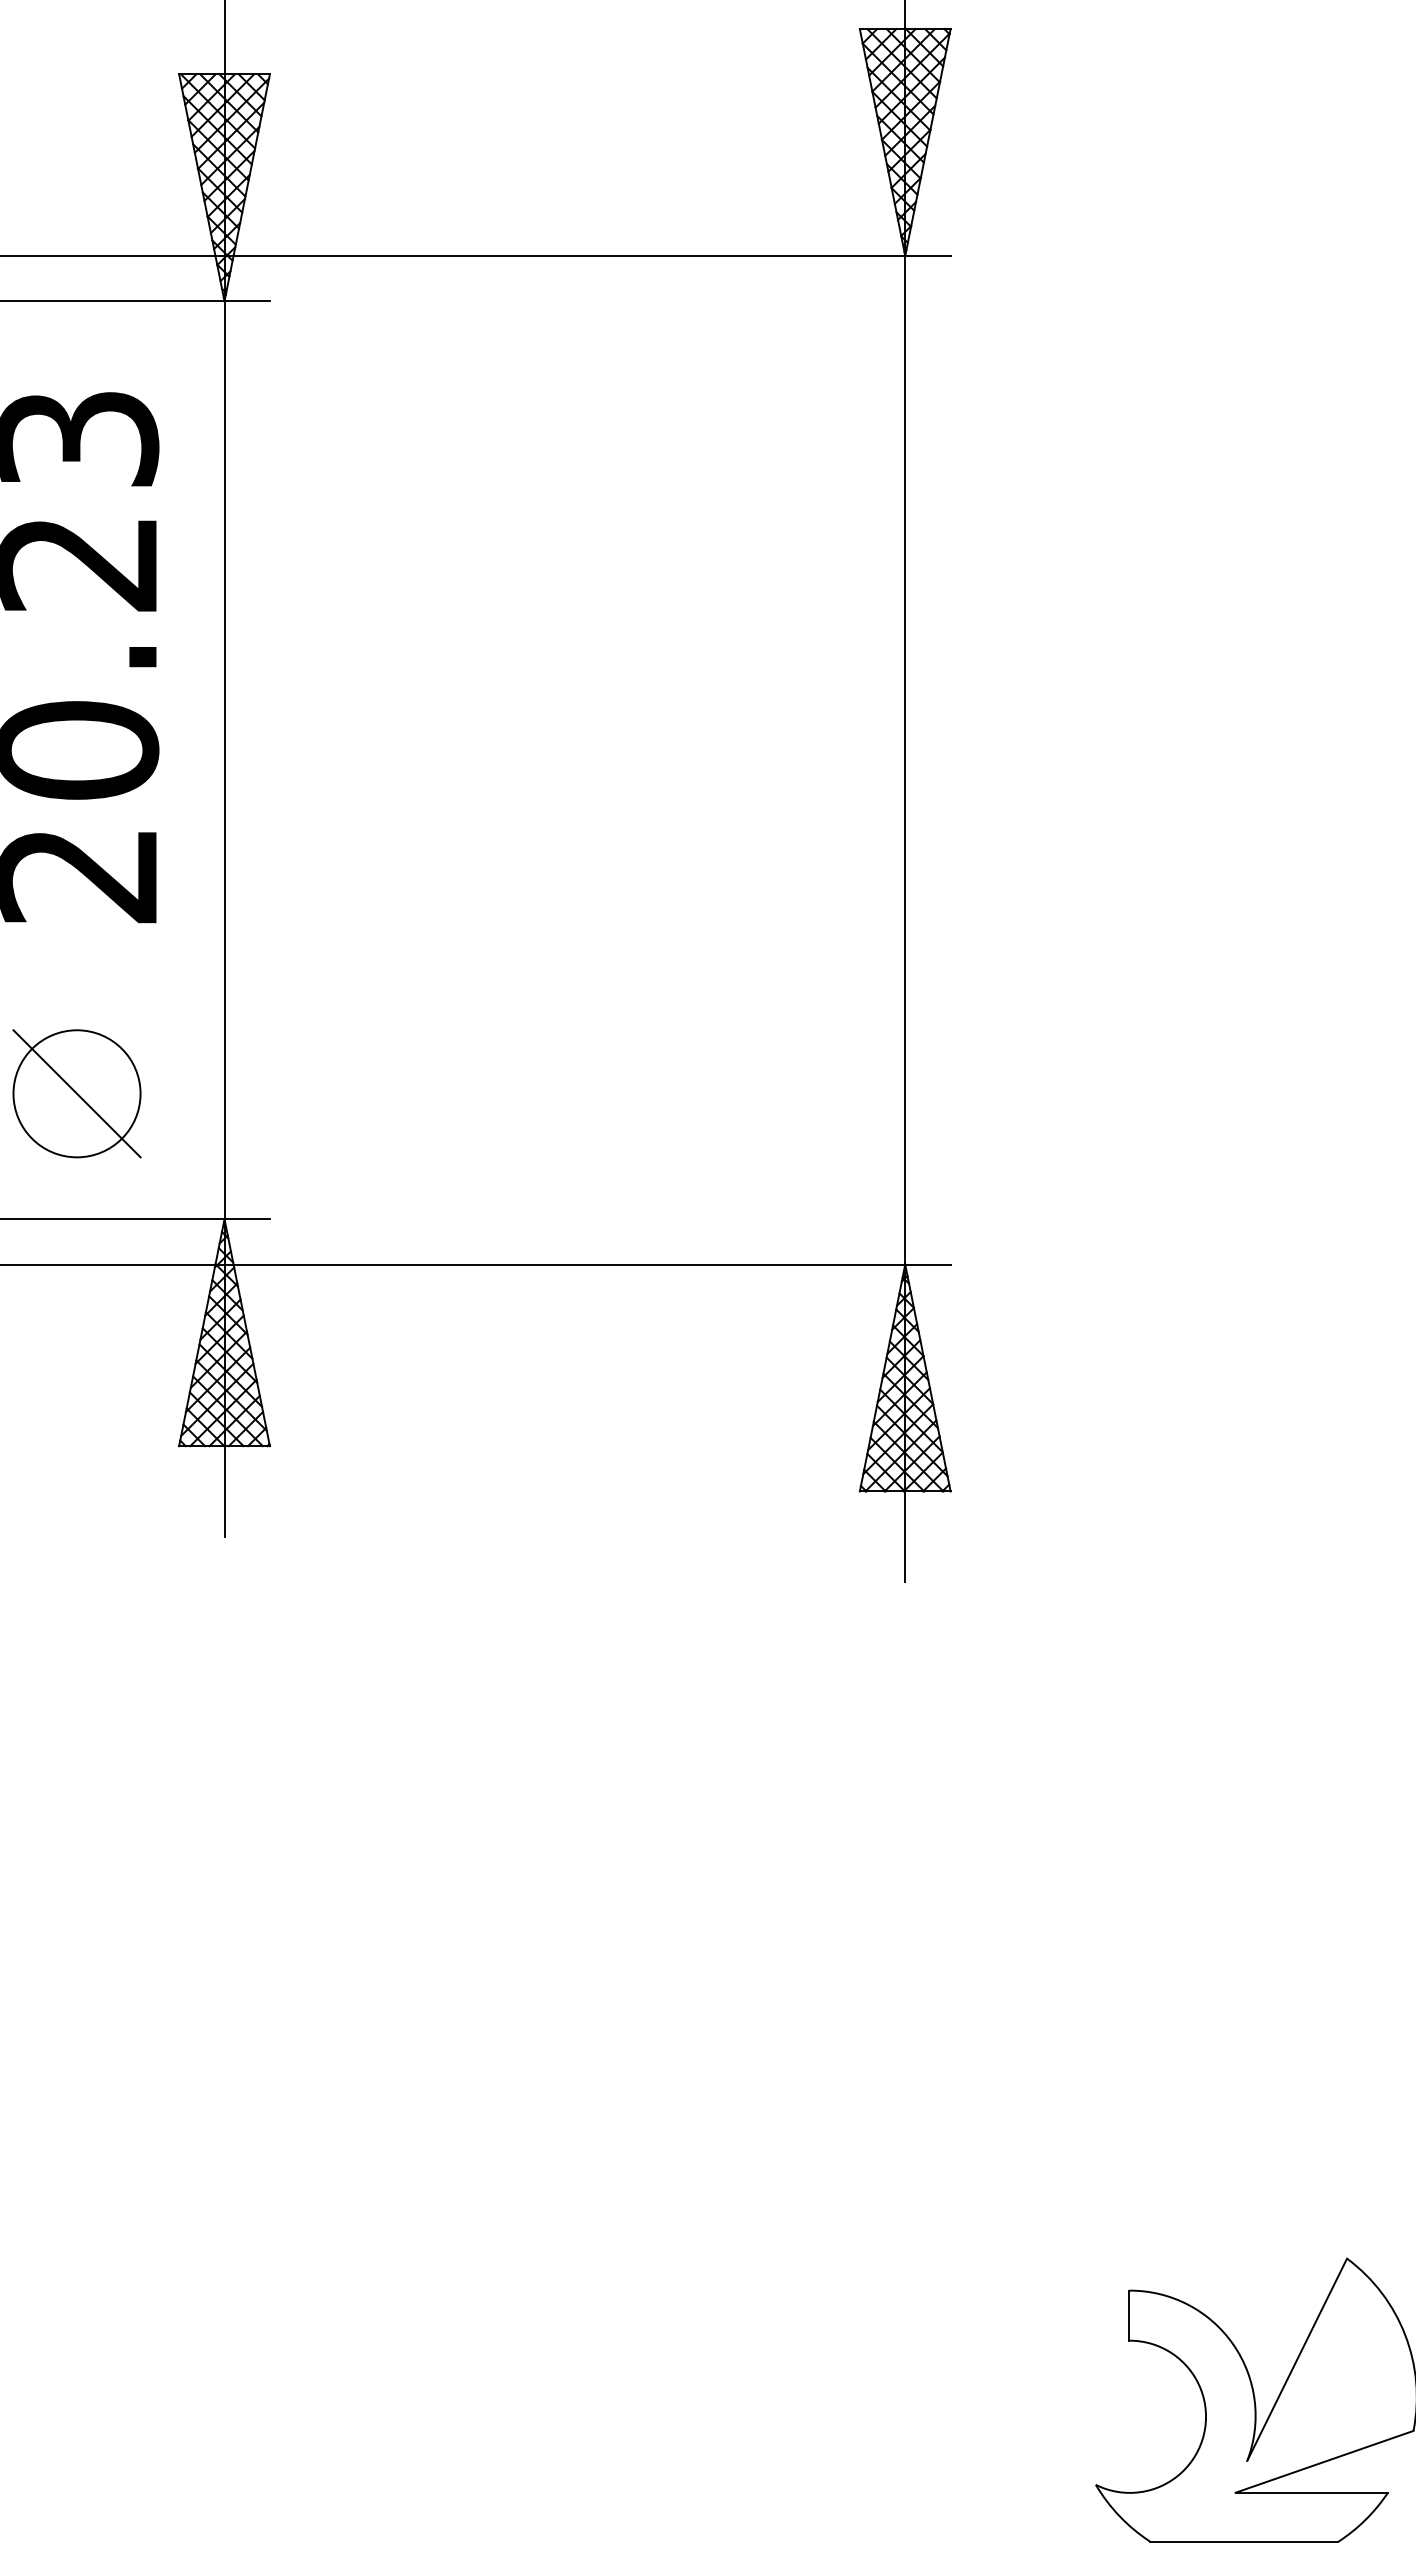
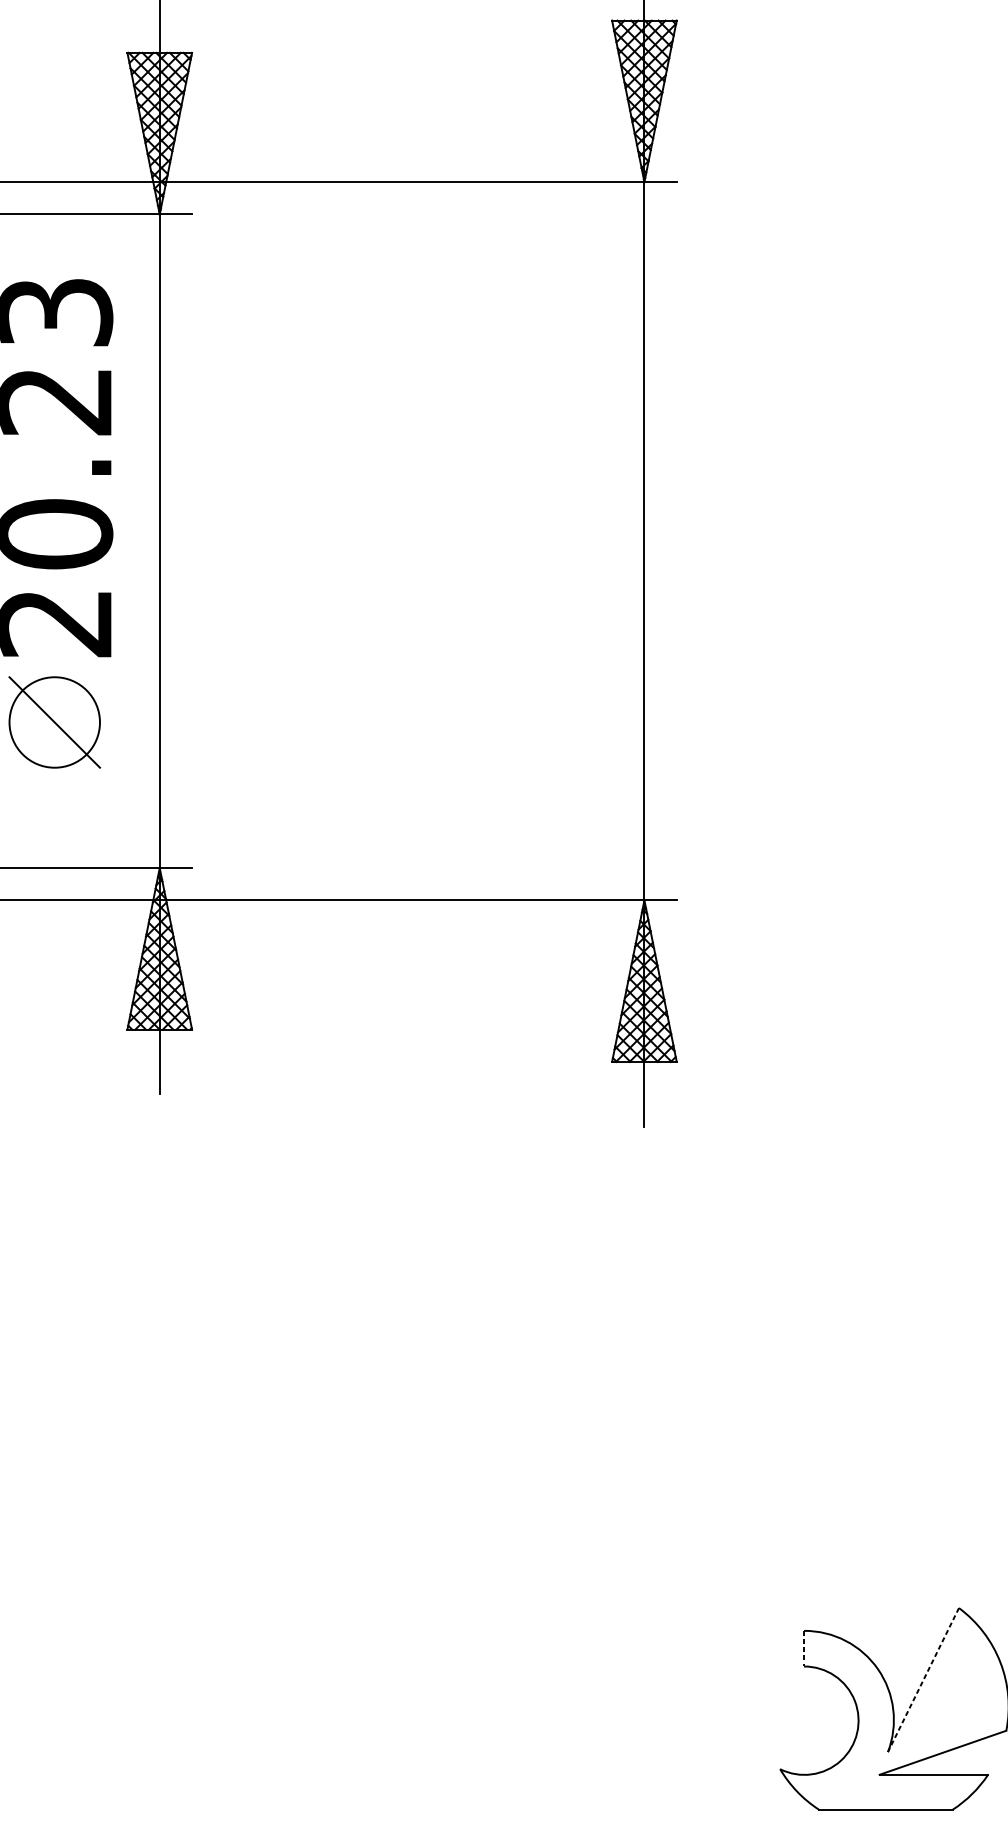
part: (76, 1093) -> (54, 722), moved
line: (1129, 2316) -> (804, 1649), solid -> dashed
line: (1297, 2359) -> (923, 1679), solid -> dashed

